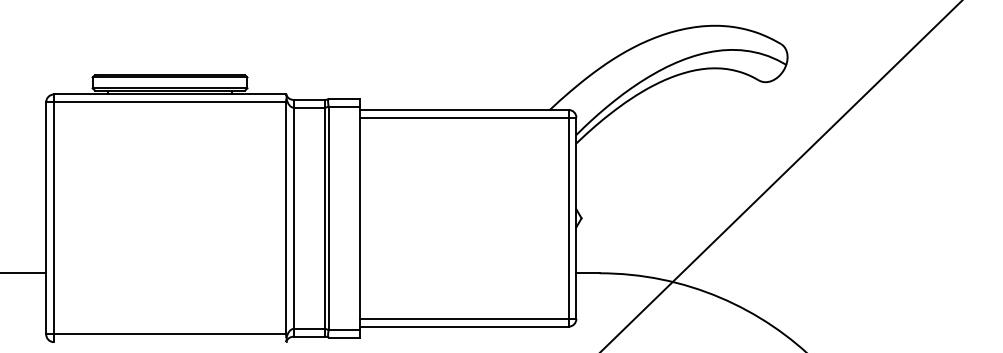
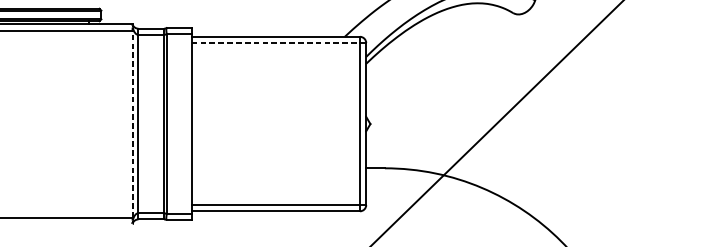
line: (464, 117) -> (276, 42), solid -> dashed
line: (286, 217) -> (132, 123), solid -> dashed

